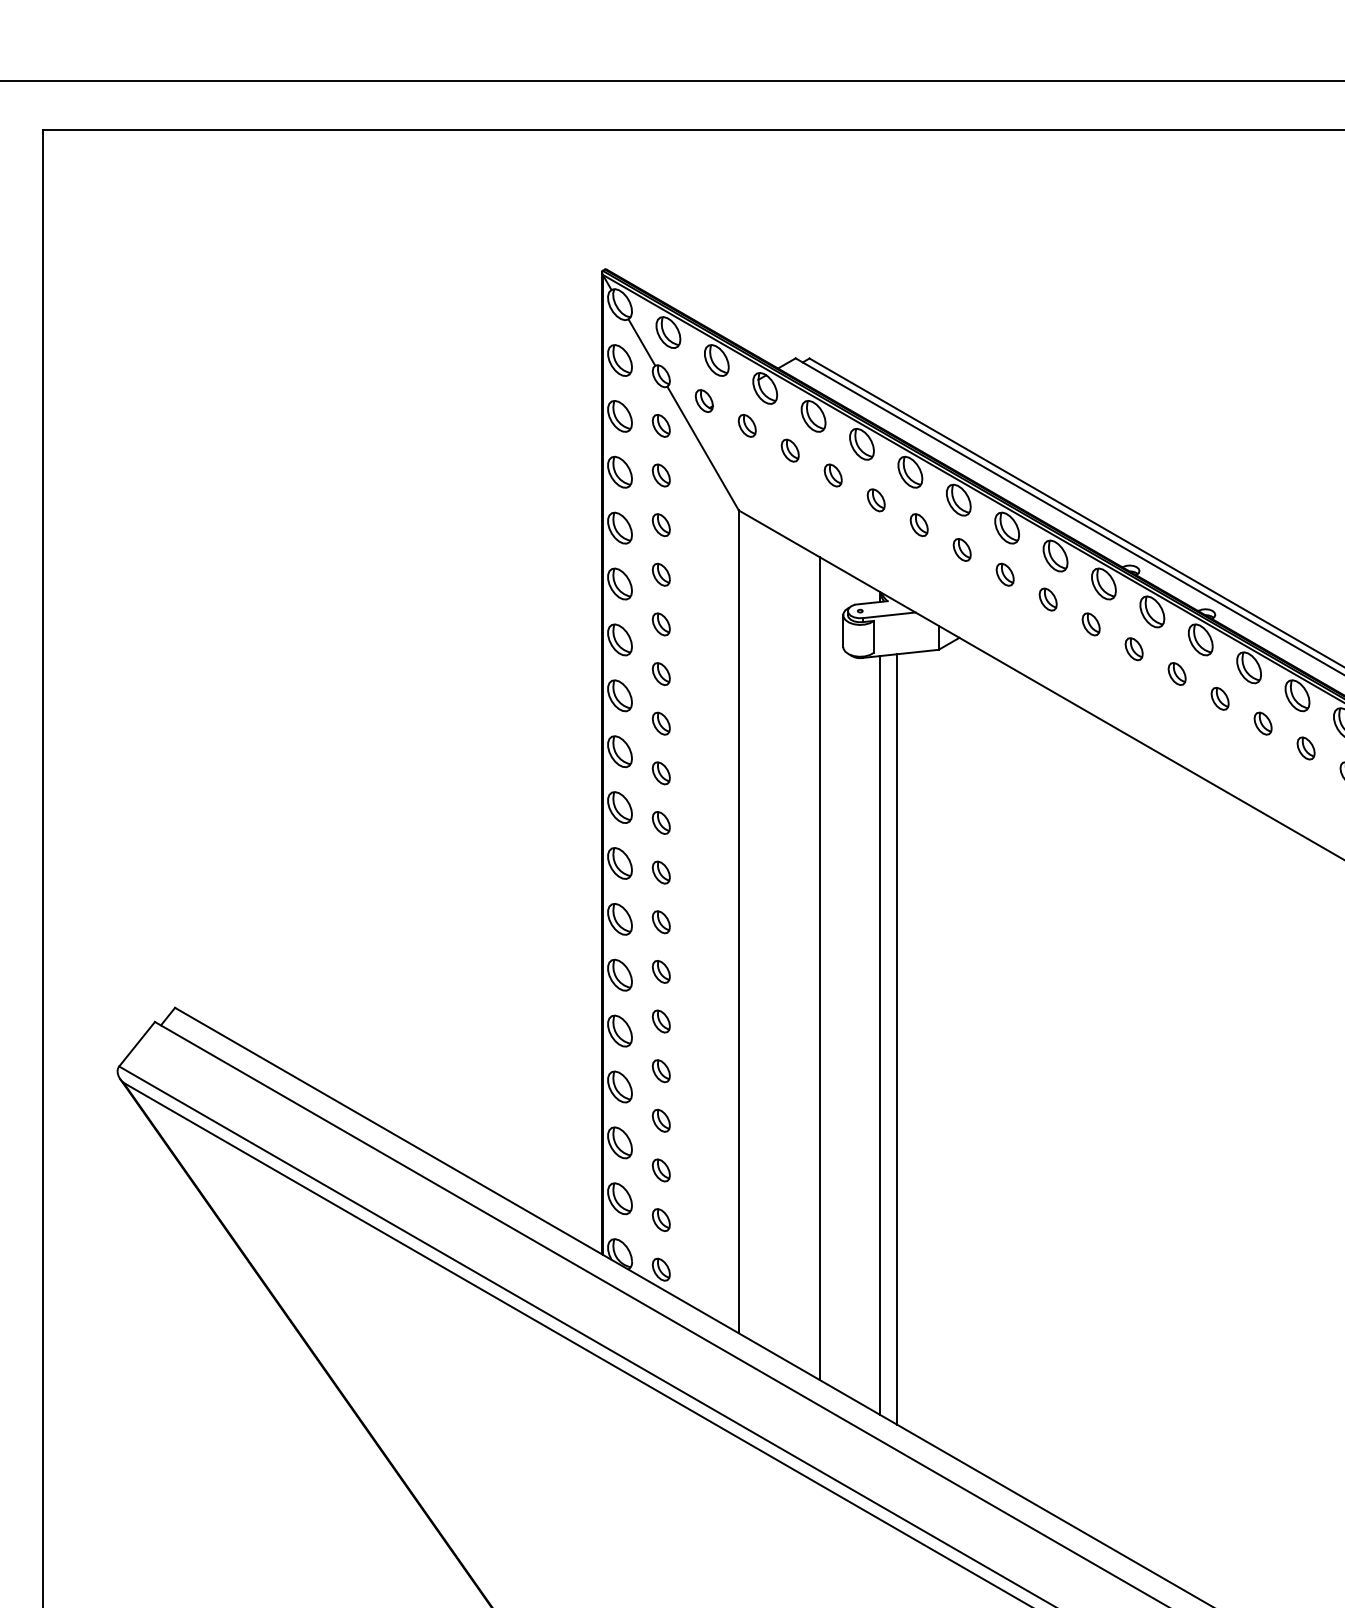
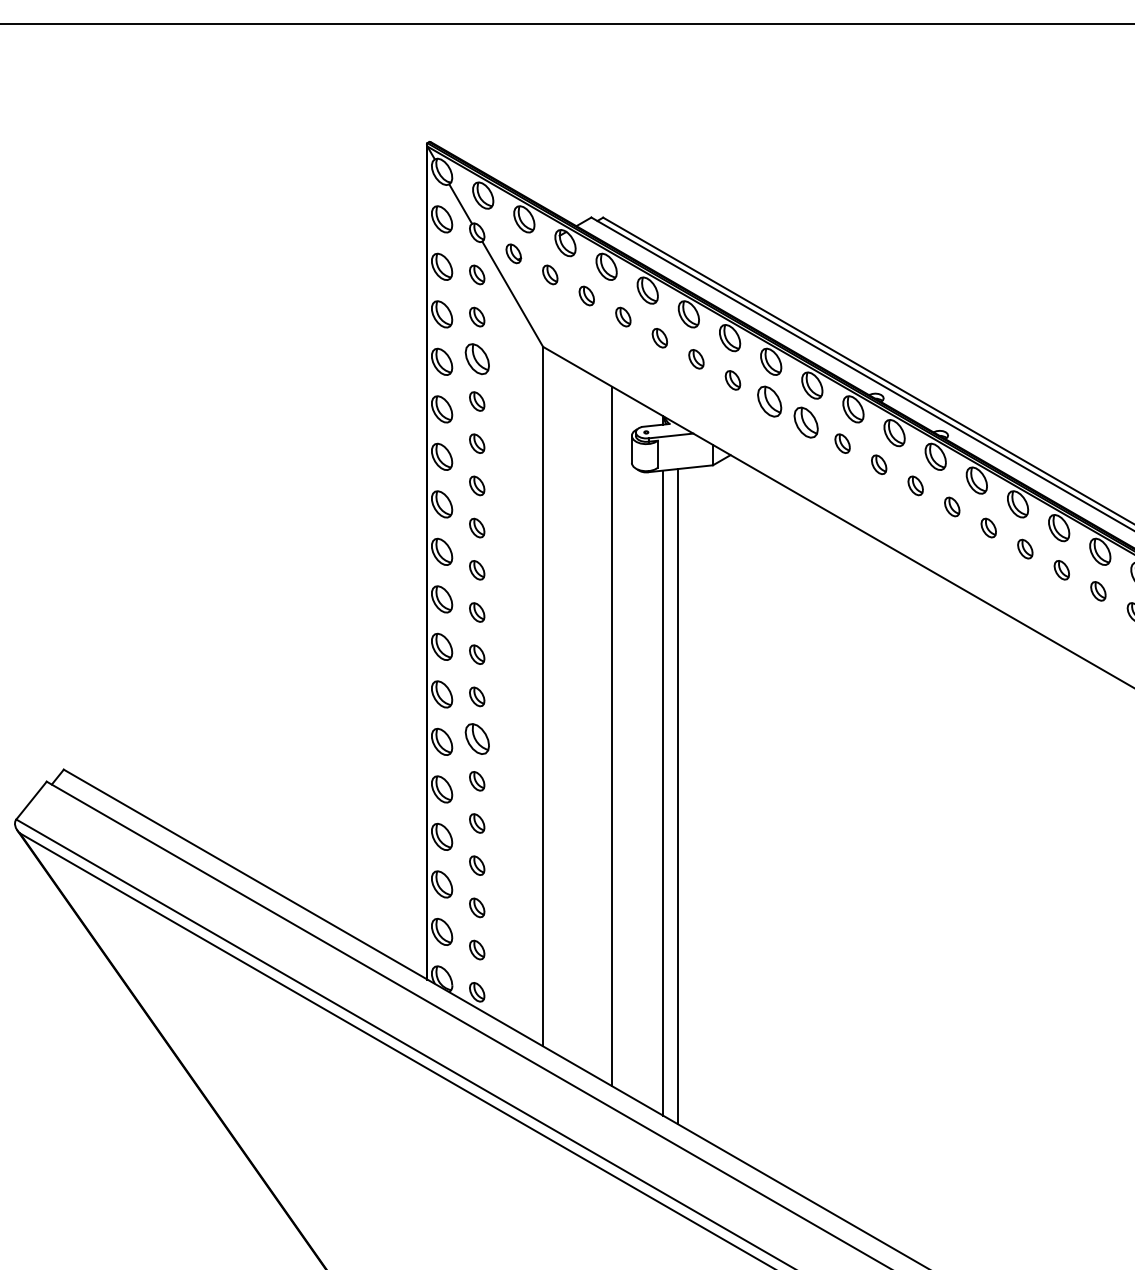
part: (660, 525) -> (476, 359), size x1.6
part: (1004, 574) -> (768, 401), size x1.6
part: (1047, 599) -> (805, 422), size x1.6
part: (660, 971) -> (476, 738), size x1.6

